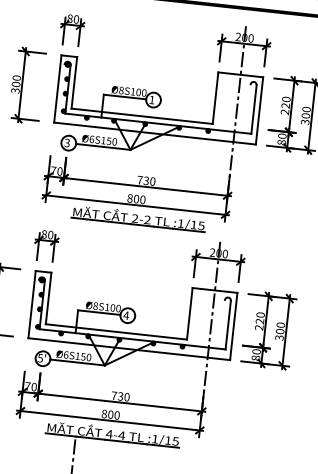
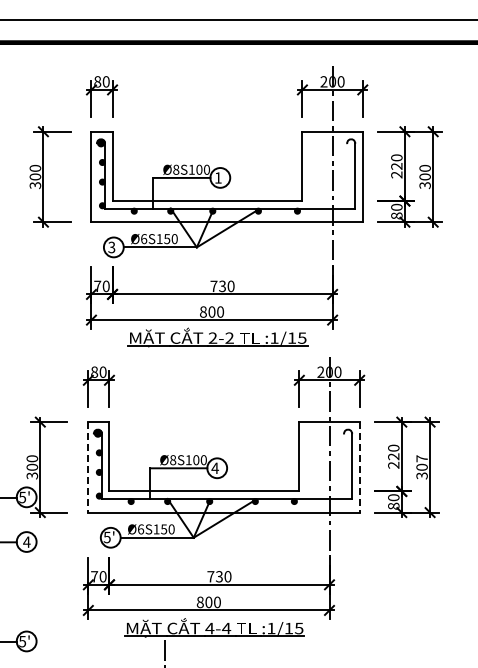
line: (32, 304) -> (88, 467), solid -> dashed
text: (280, 324) -> (421, 458), 300 -> 307
line: (233, 326) -> (359, 467), solid -> dashed

